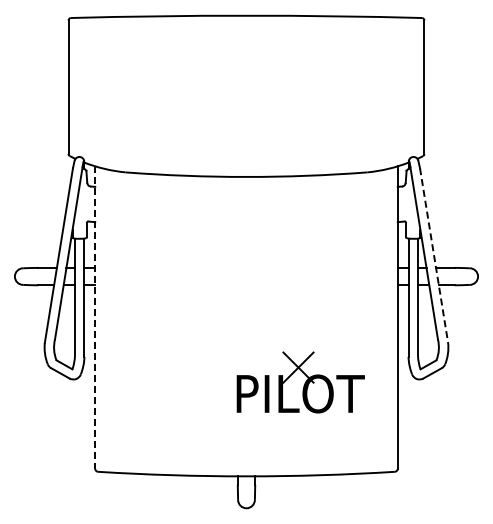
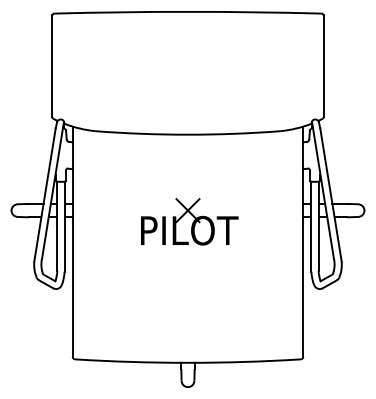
line: (434, 255) -> (331, 194), dashed -> solid
line: (95, 318) -> (72, 242), dashed -> solid
part: (300, 382) -> (189, 221), moved

